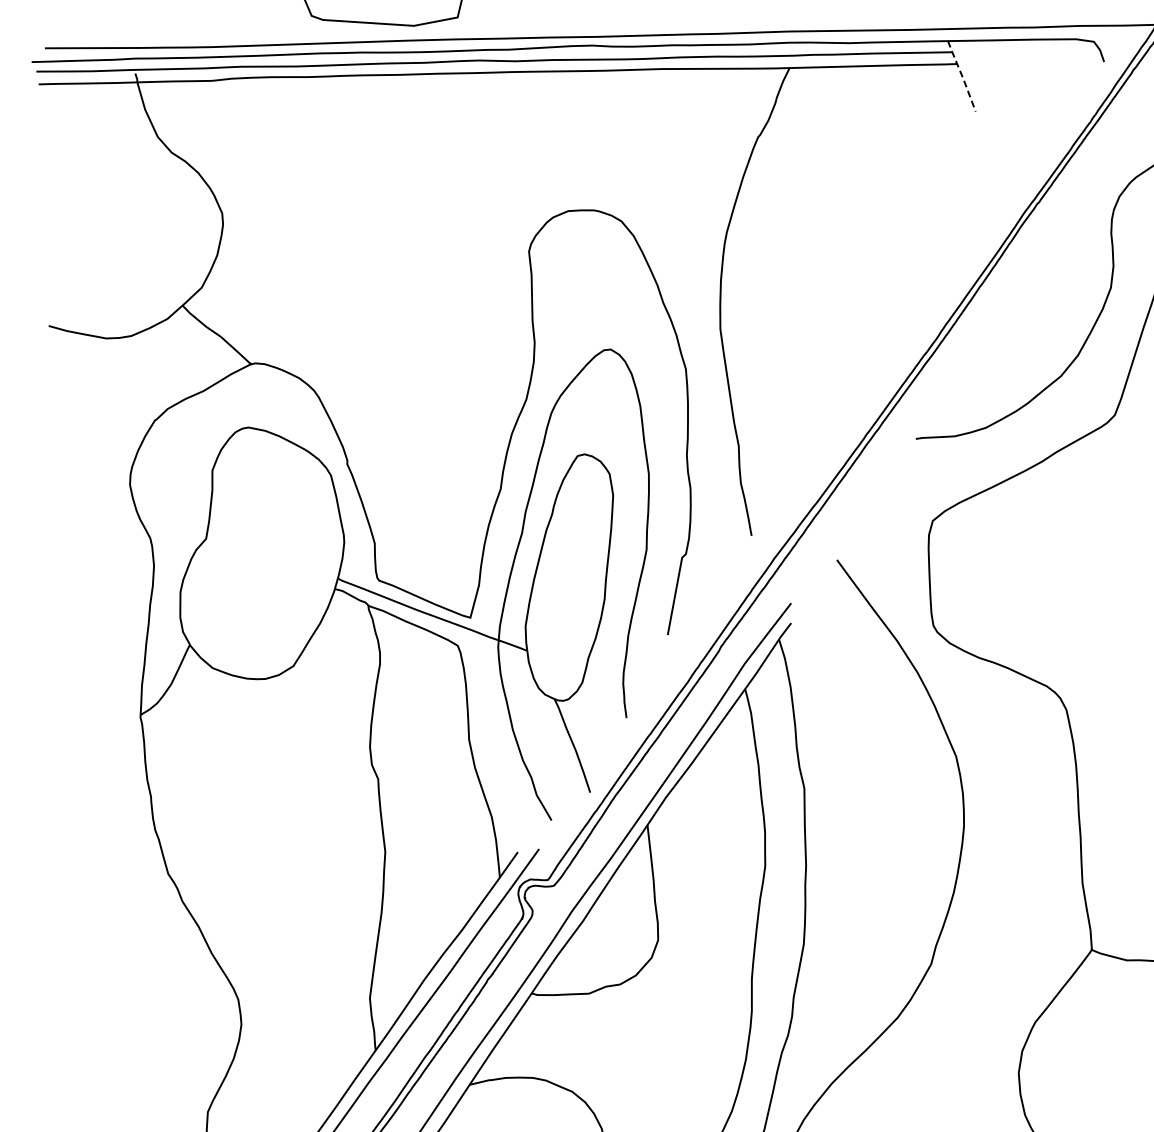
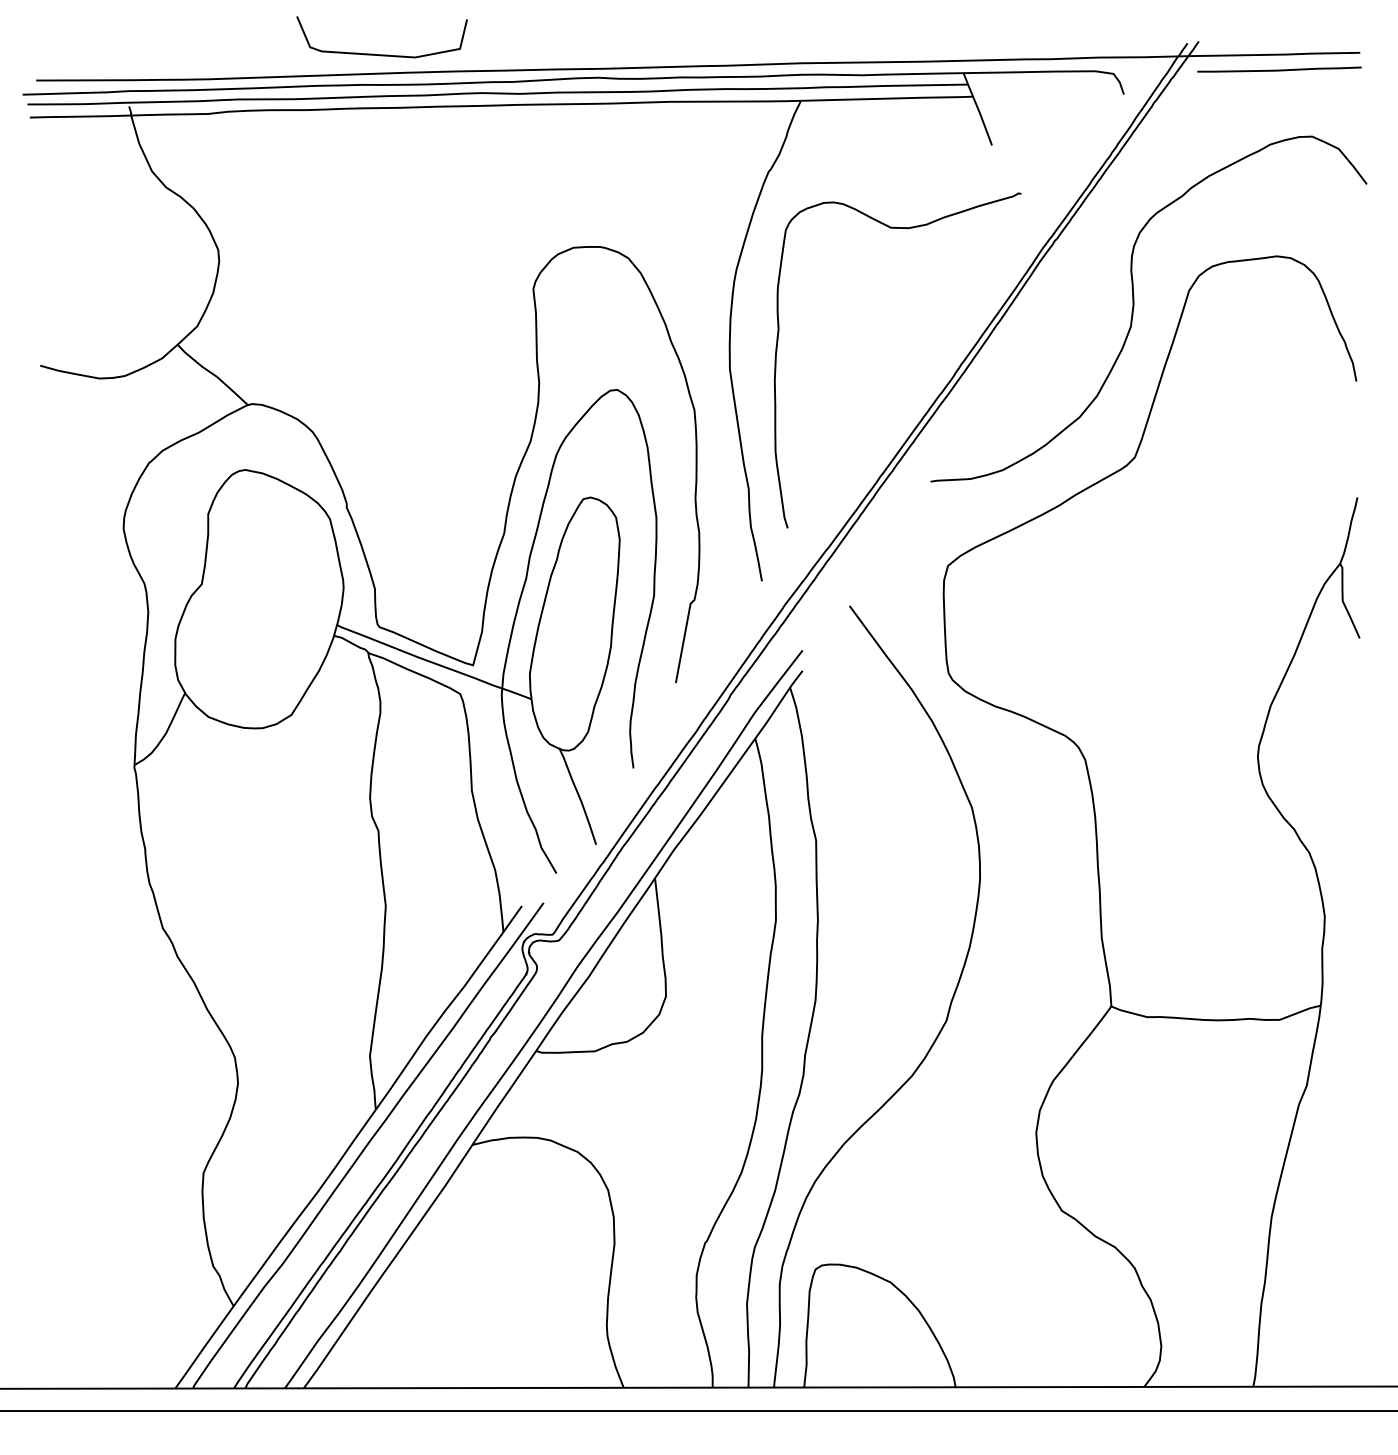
line: (962, 76) -> (978, 109), dashed -> solid
curve: (766, 312) -> (777, 351), added

